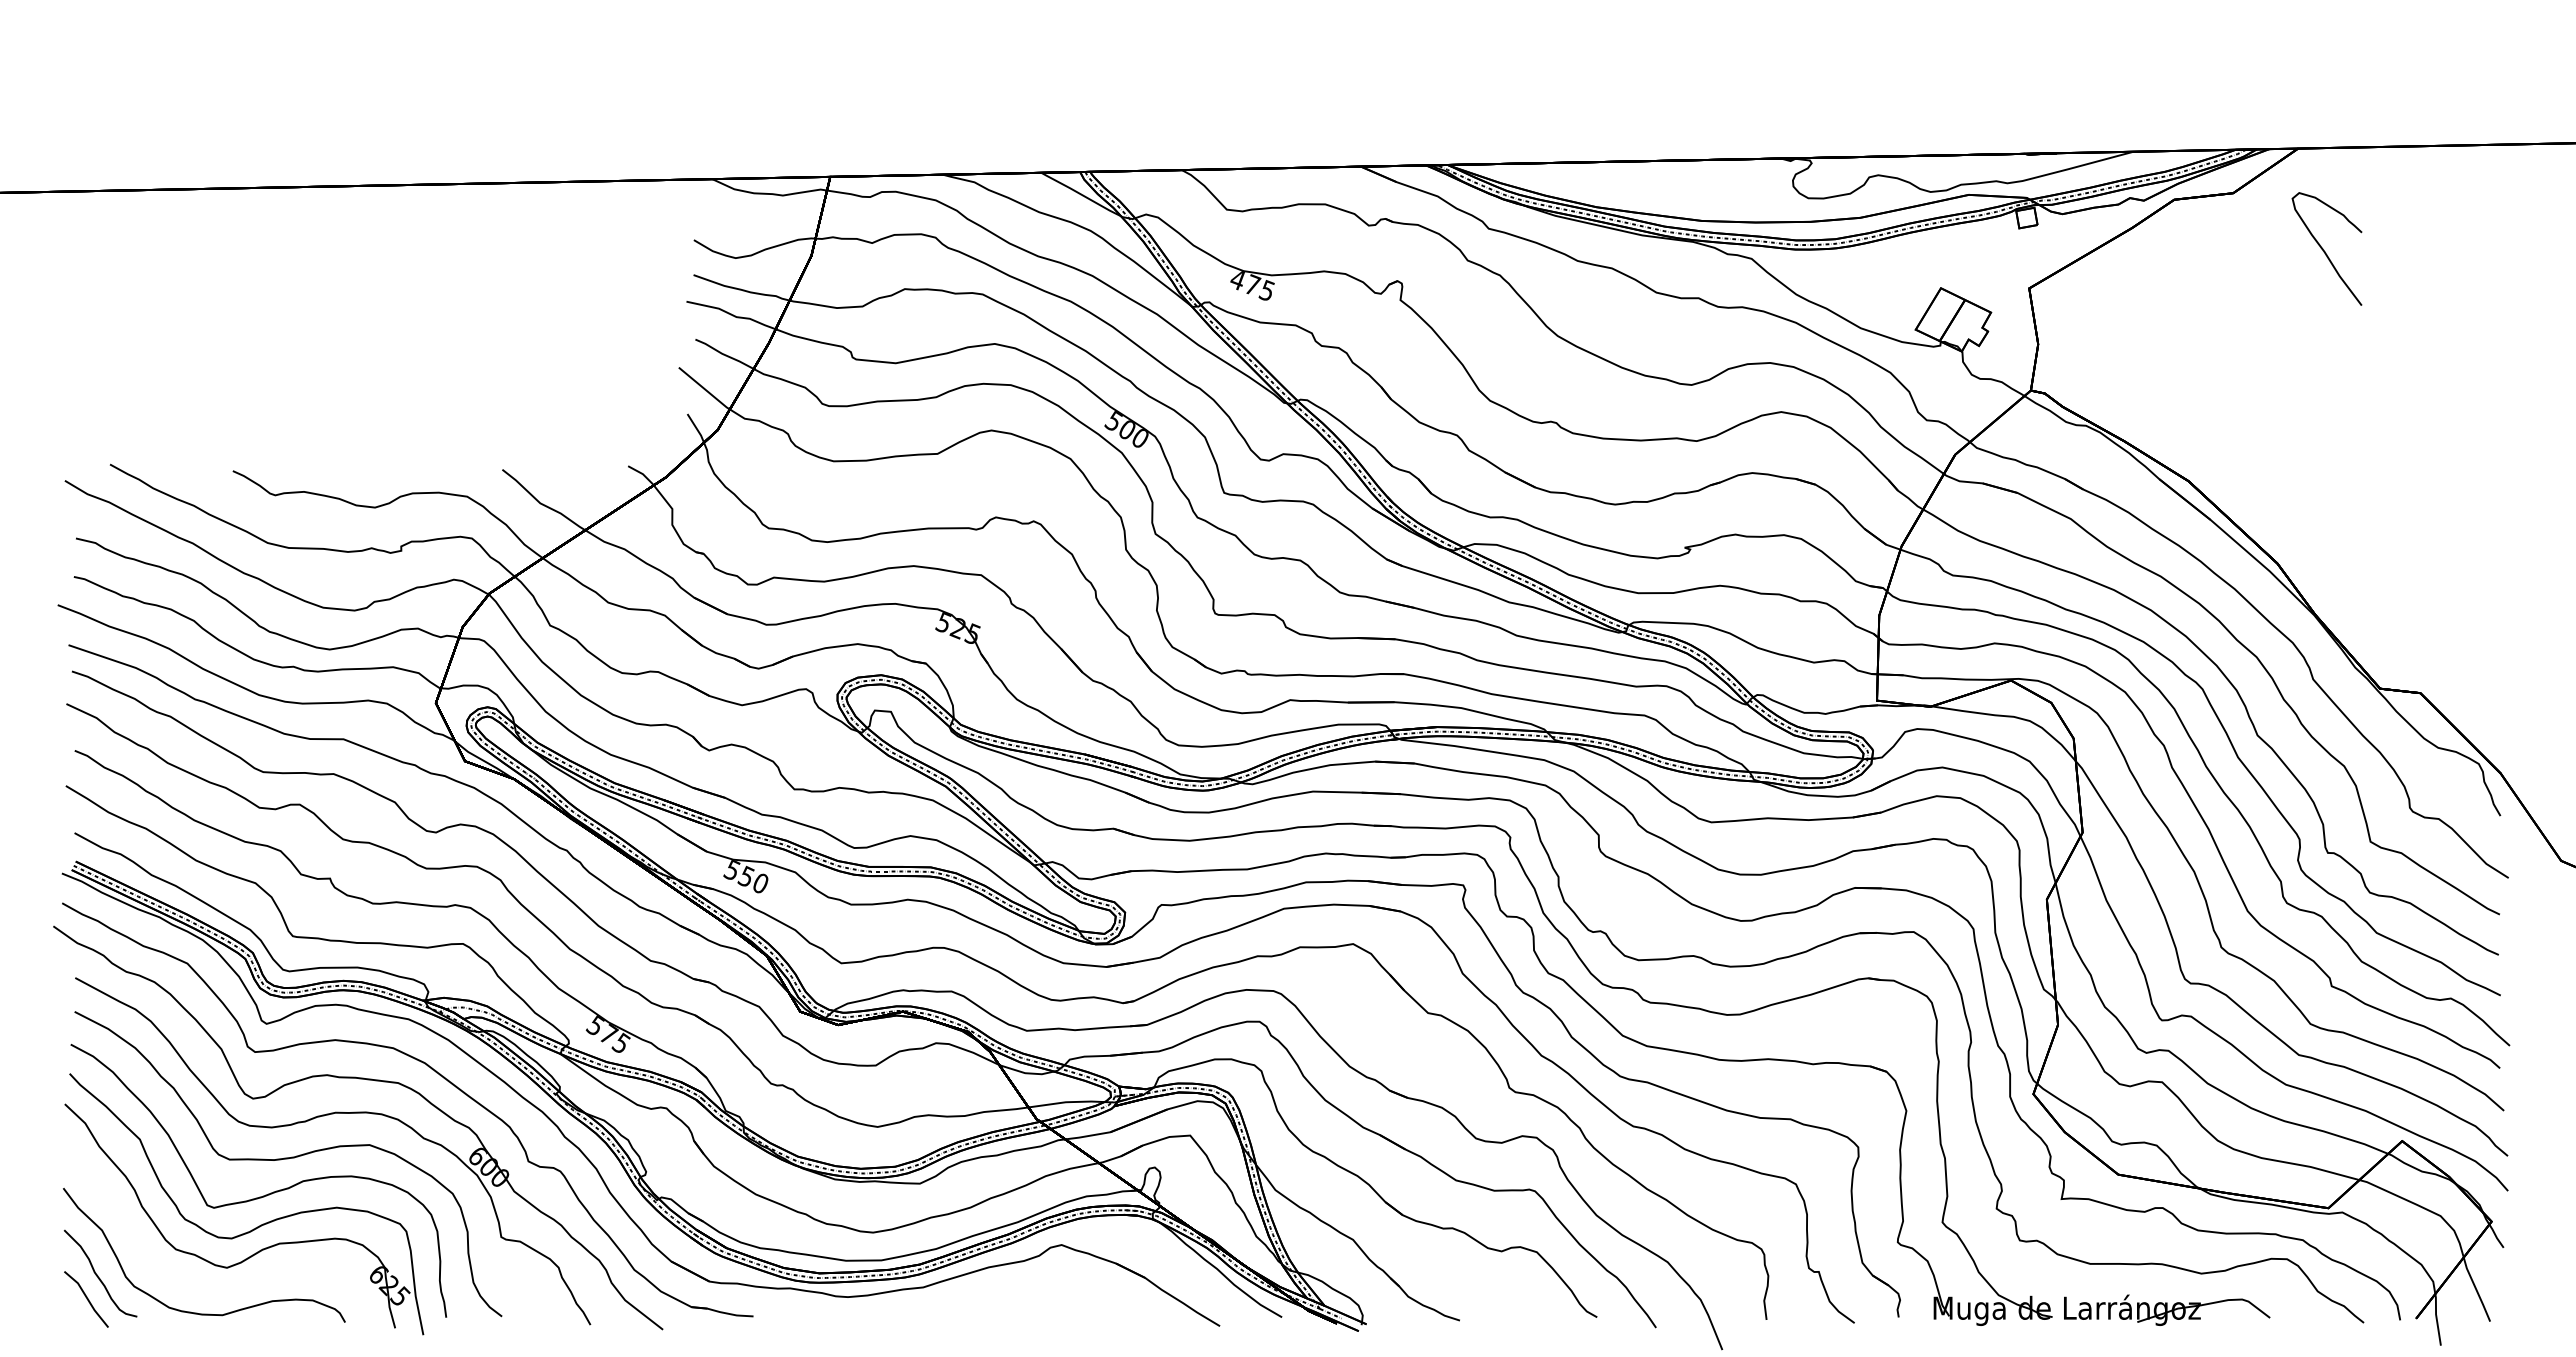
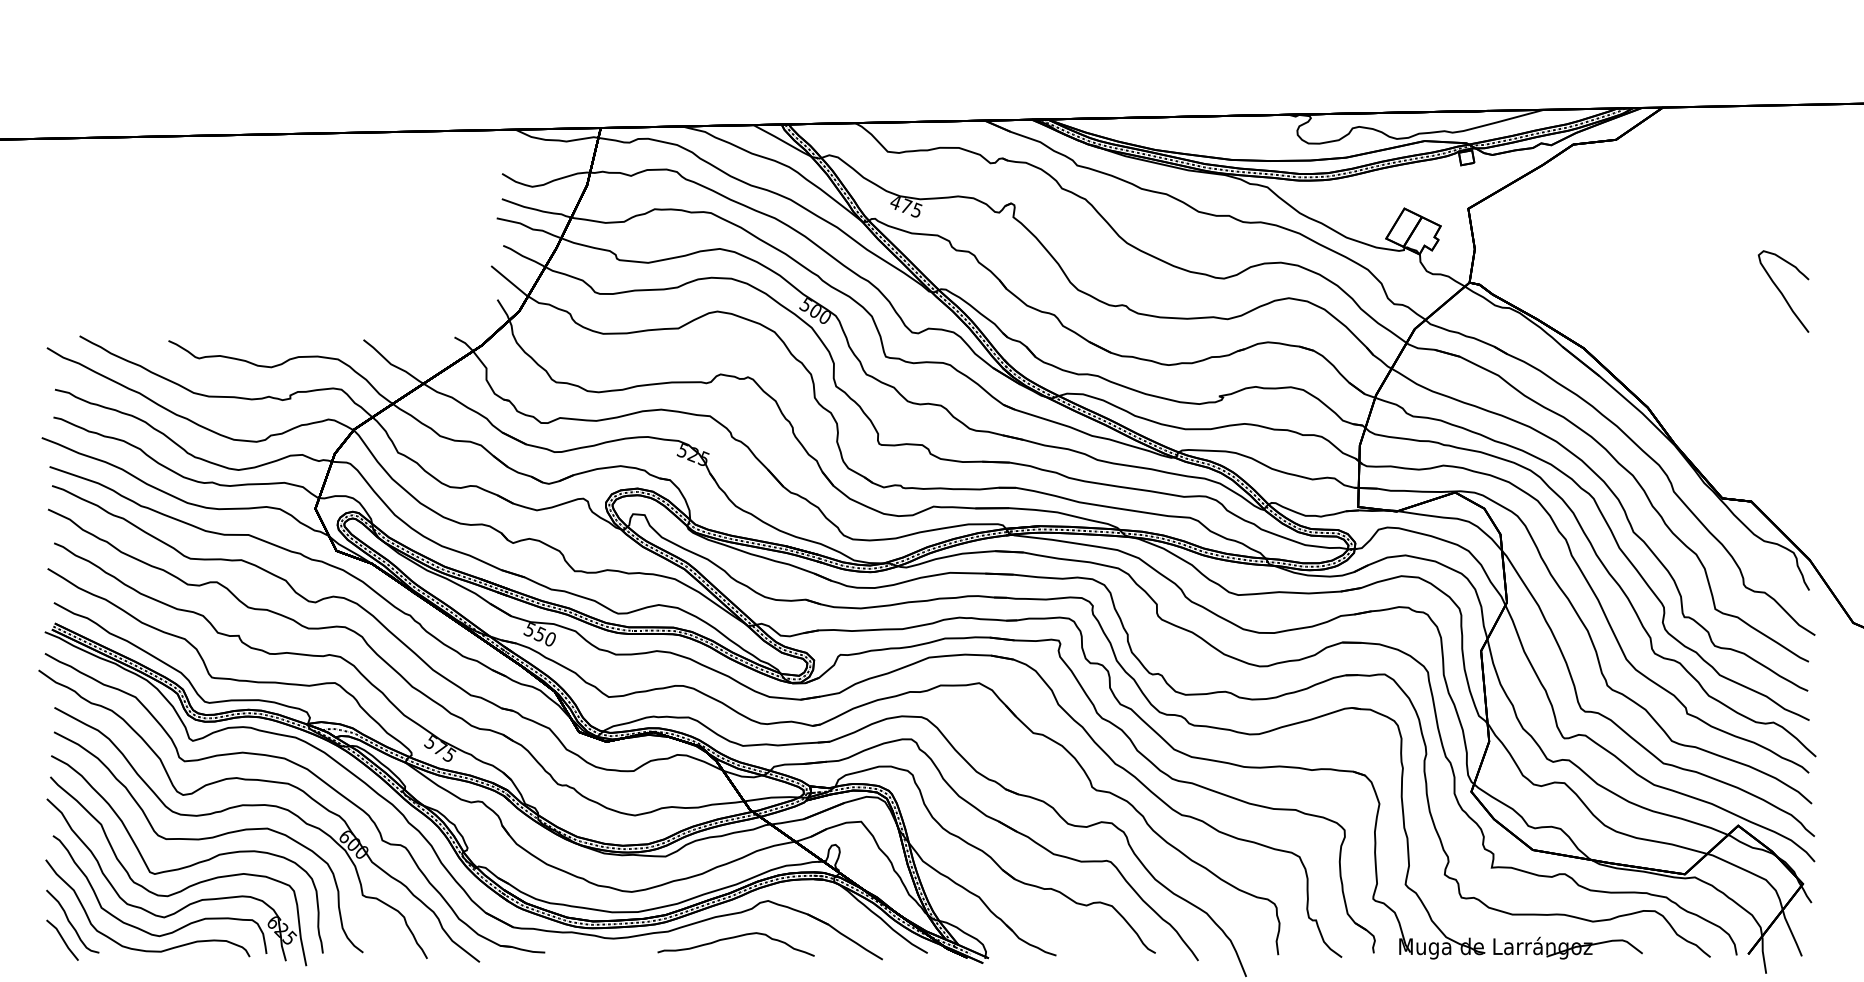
curve: (2324, 250) -> (1781, 292), moved
curve: (244, 1284) -> (176, 929), added
curve: (1014, 1296) -> (734, 938), added

